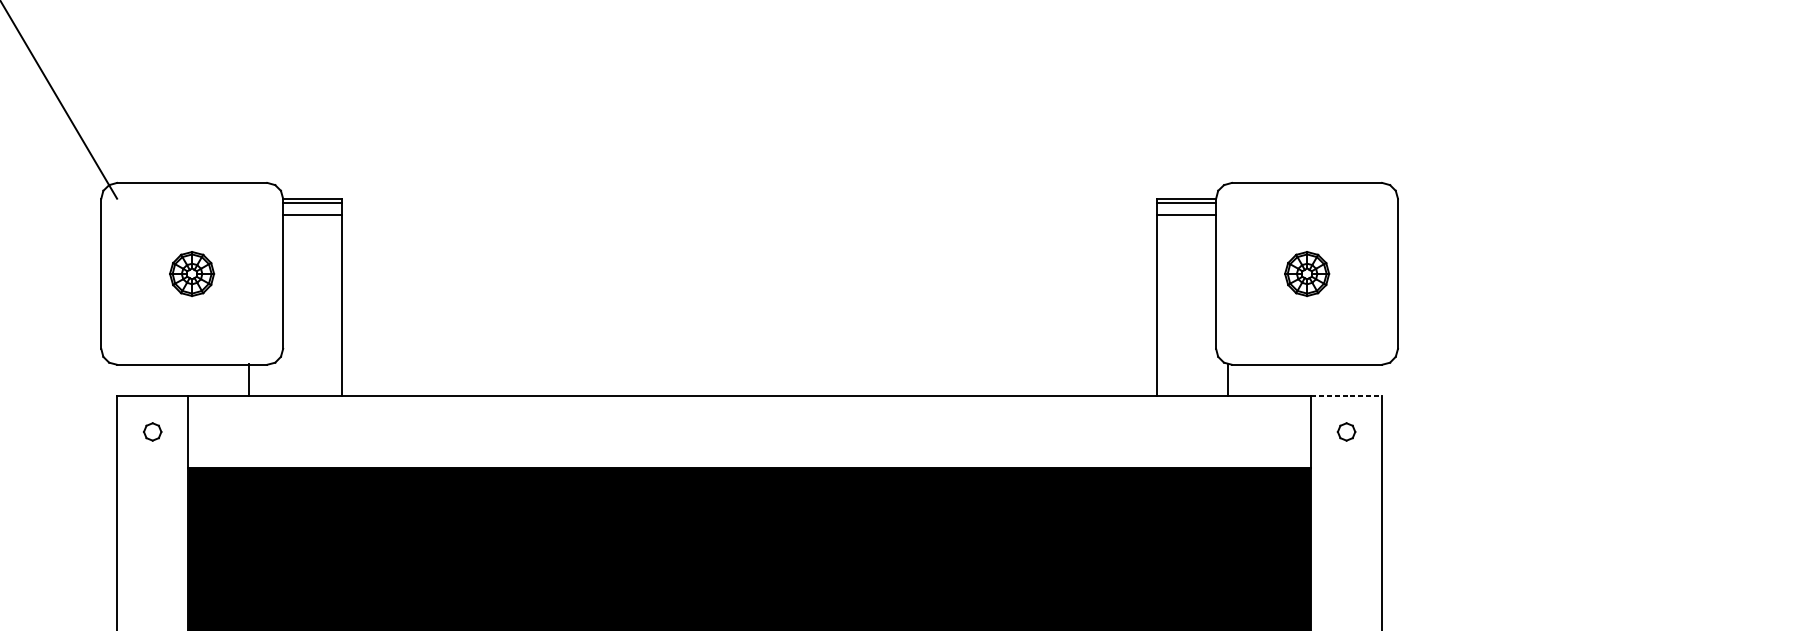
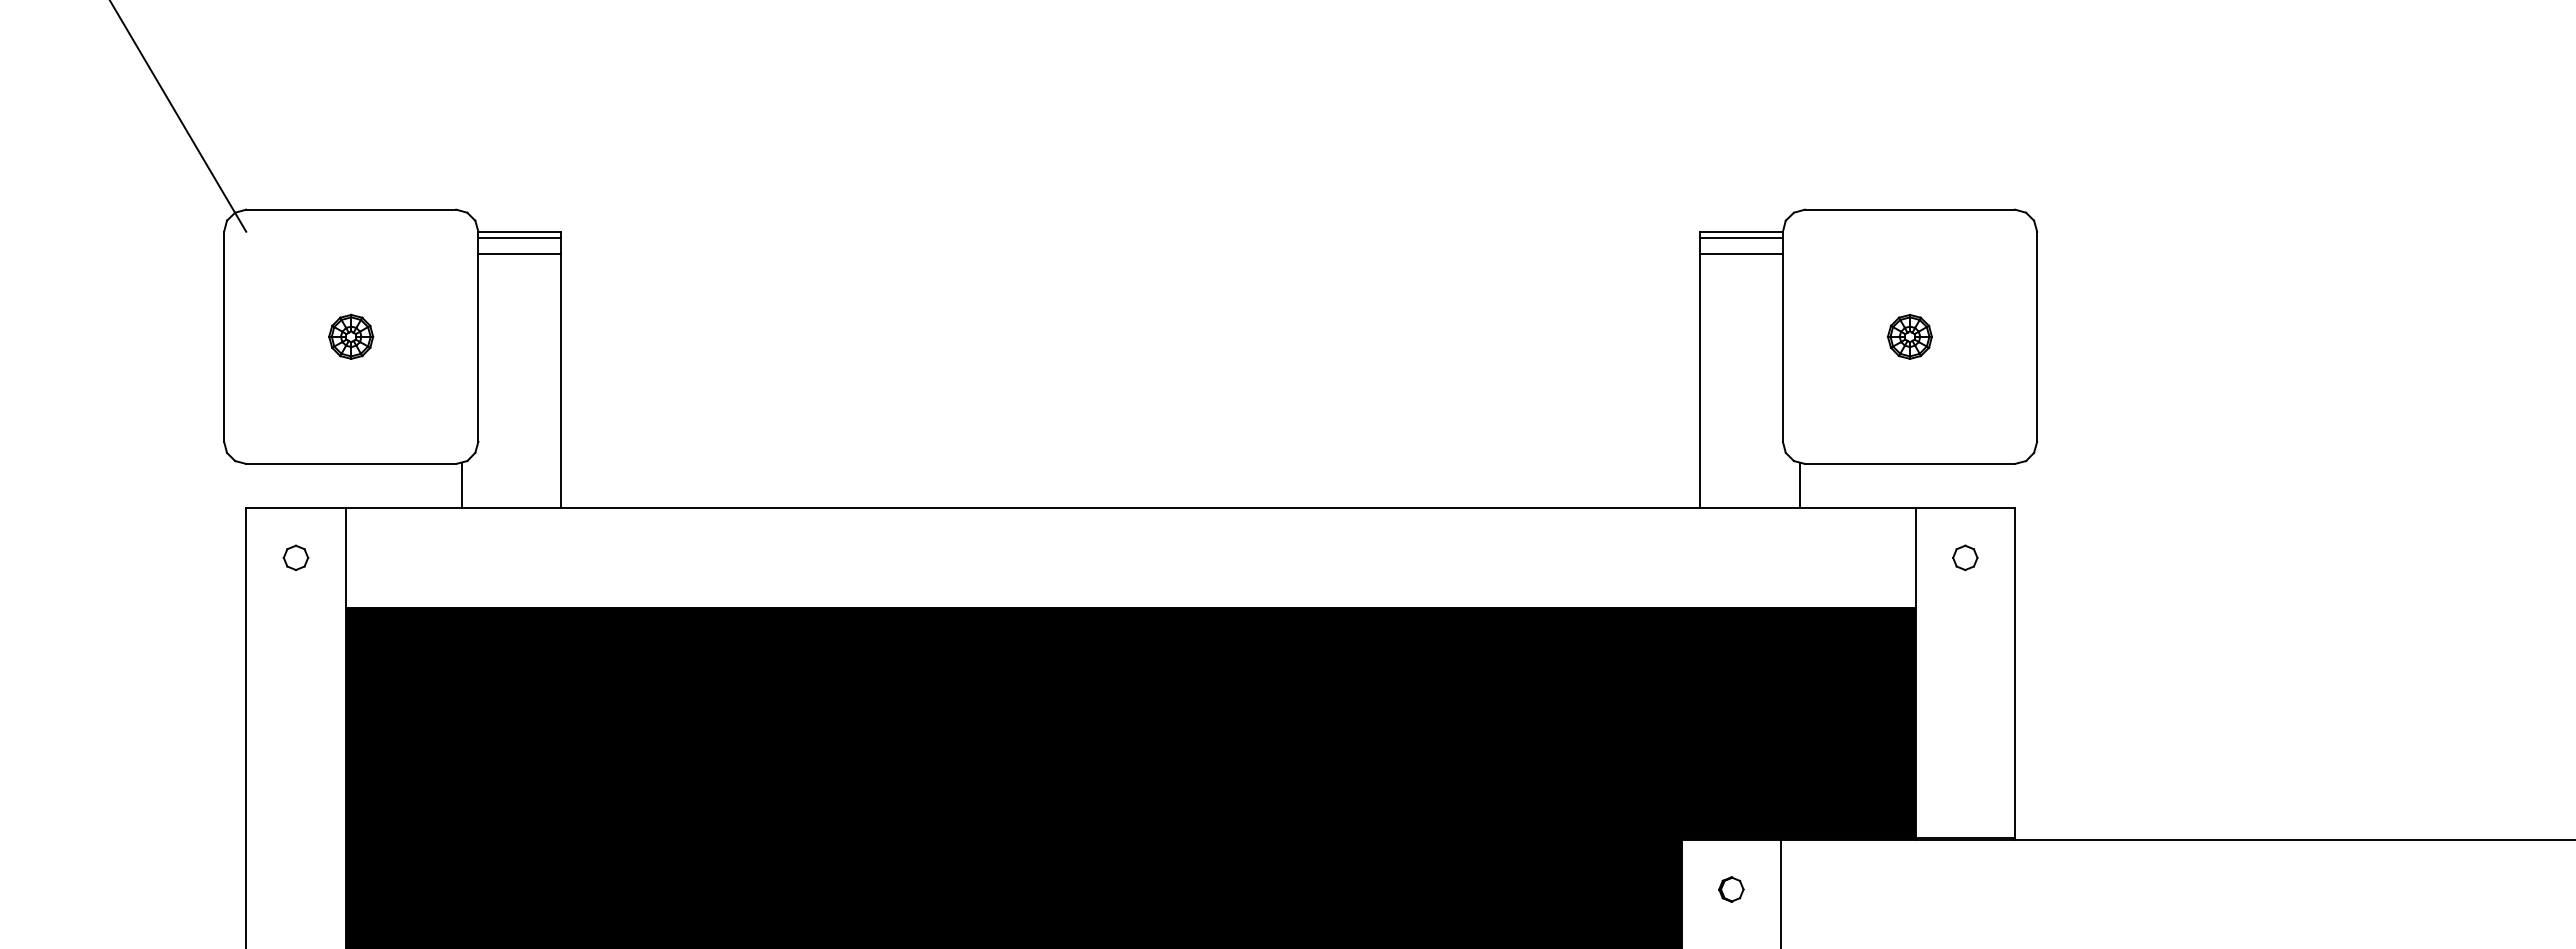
part: (192, 273) -> (351, 336), size x0.71
part: (1306, 273) -> (1909, 336), size x0.71
line: (248, 380) -> (461, 485), moved
line: (1346, 396) -> (1965, 508), dashed -> solid

